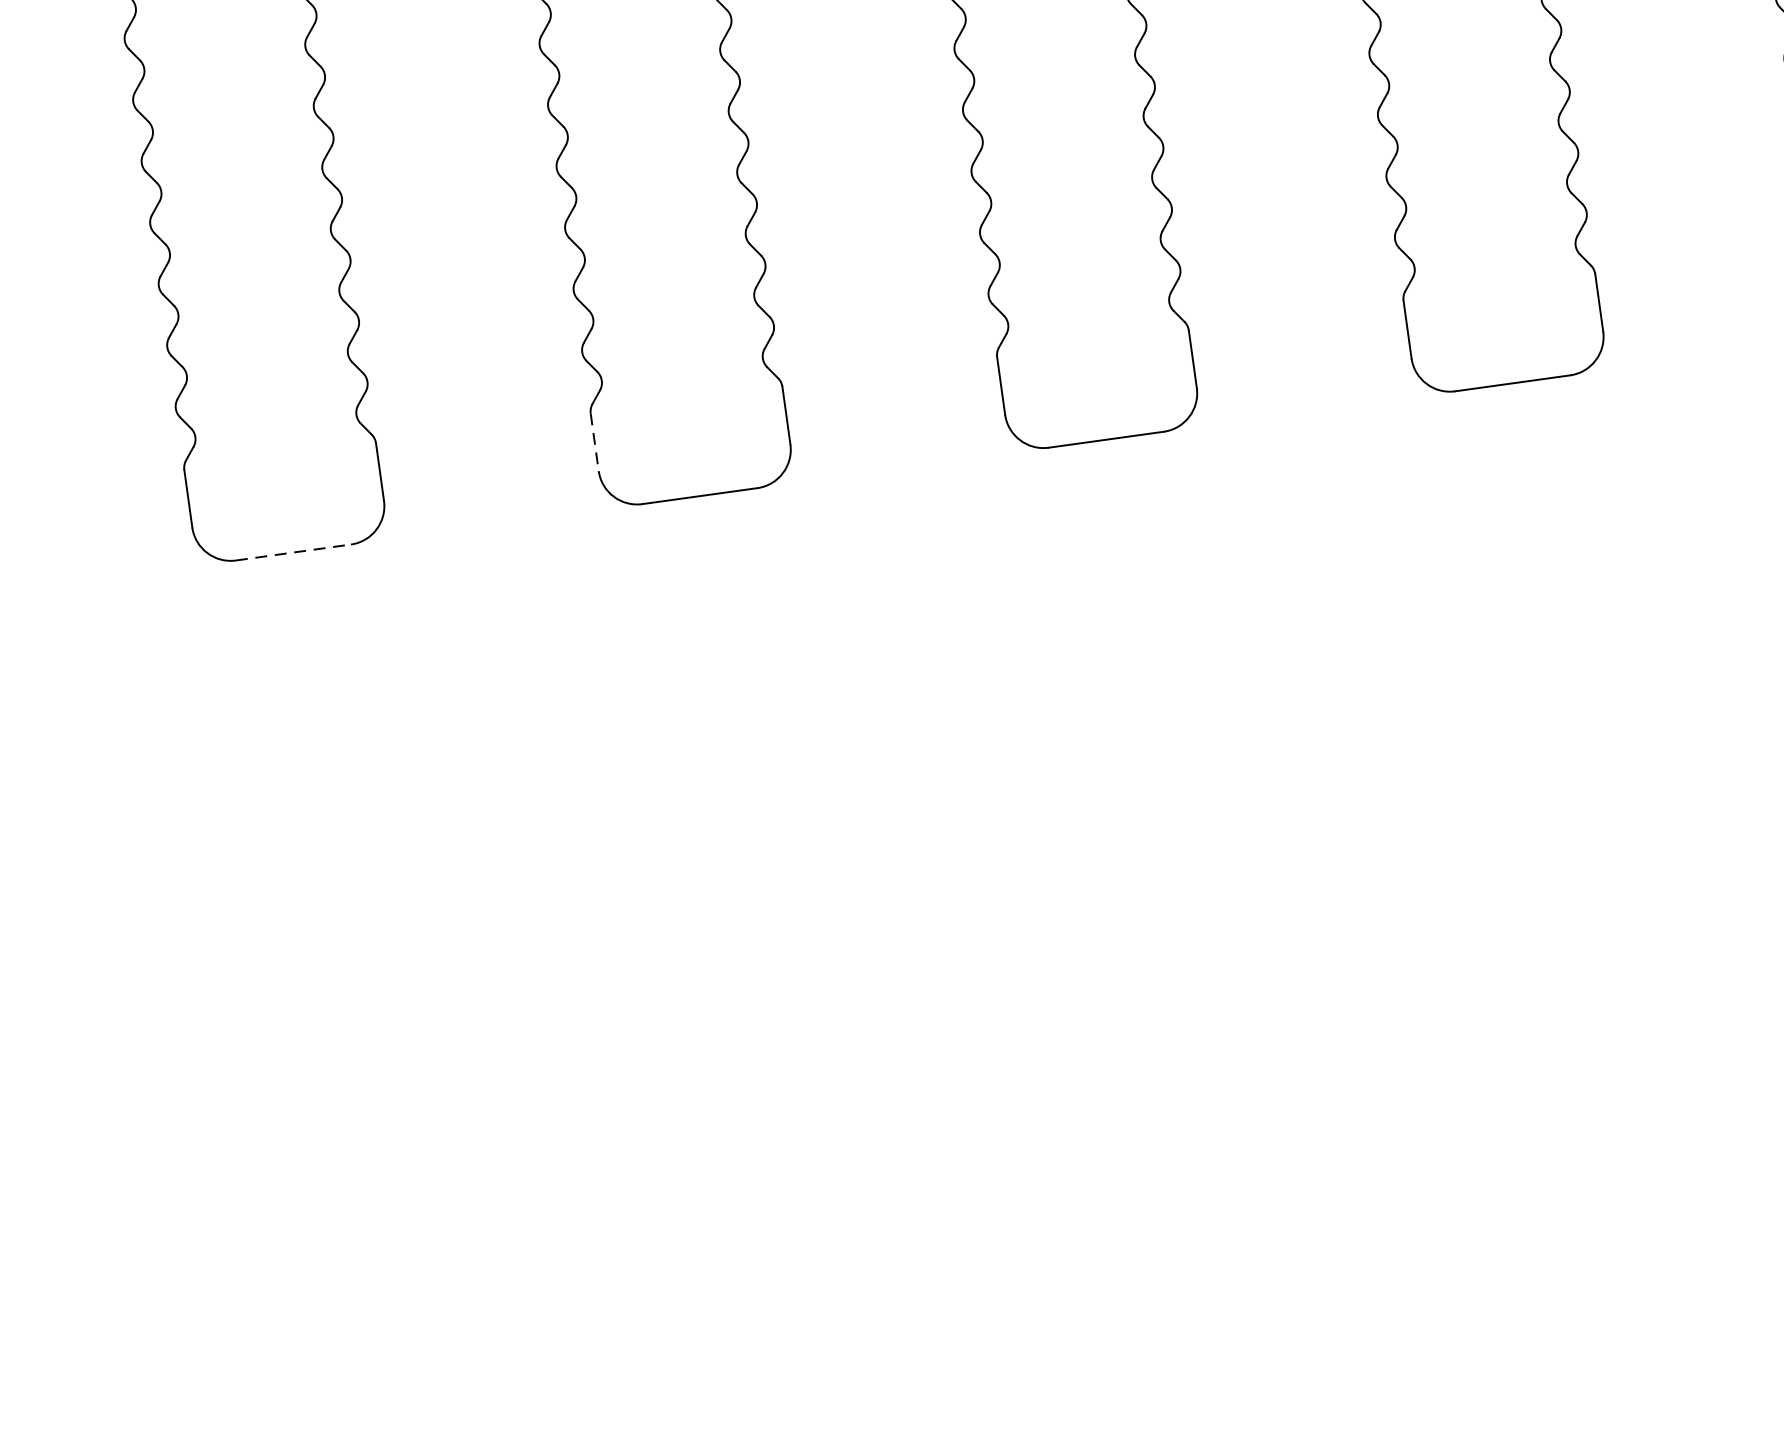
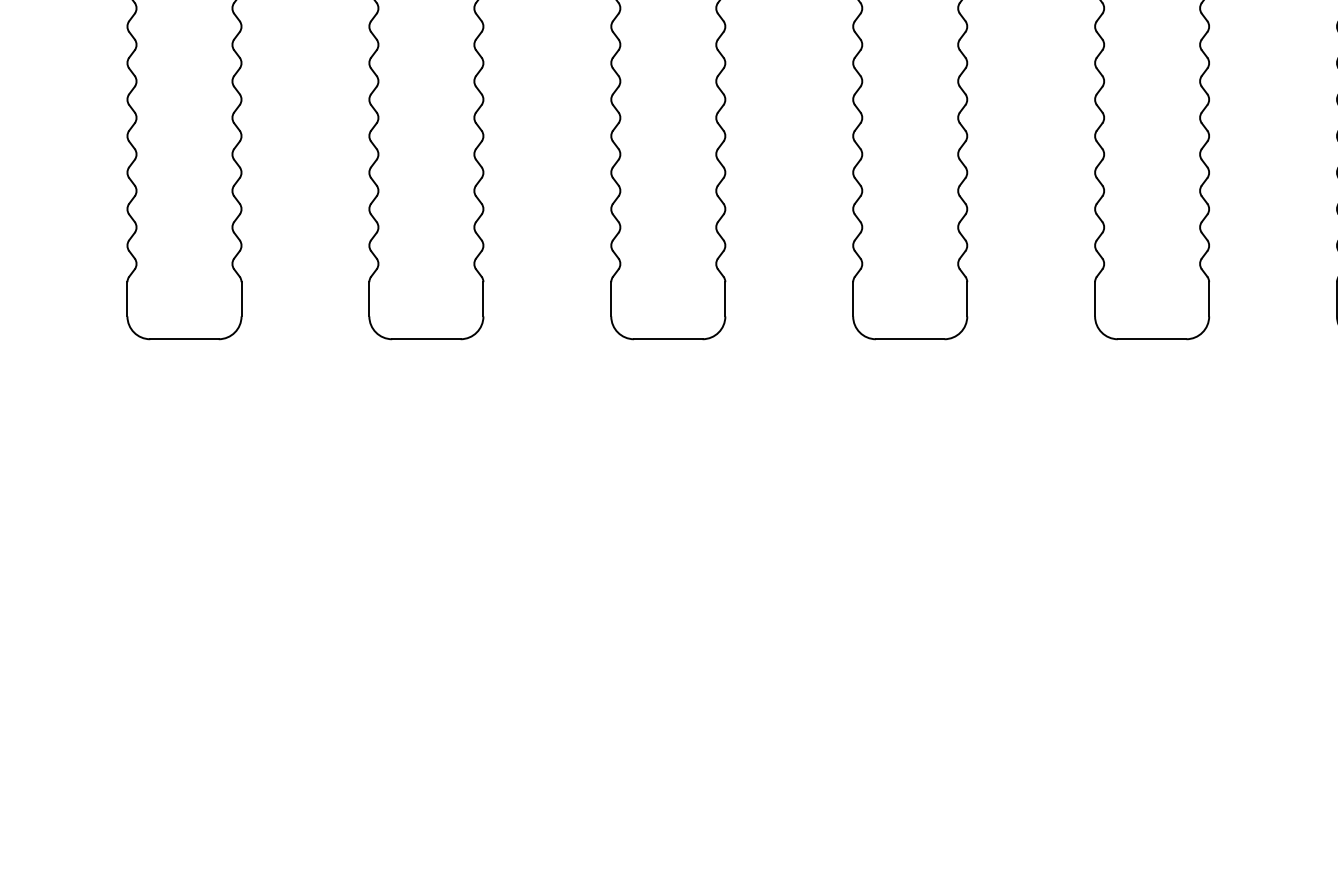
line: (595, 442) -> (369, 299), dashed -> solid
line: (295, 552) -> (185, 339), dashed -> solid

